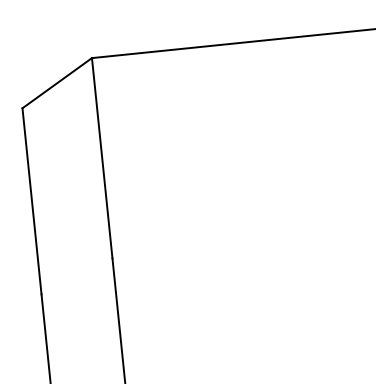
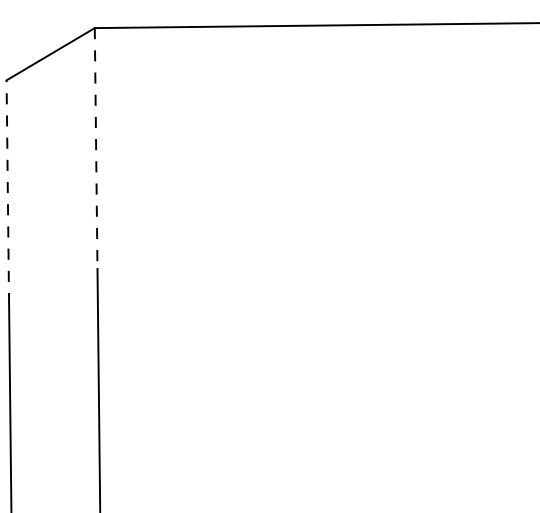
line: (102, 159) -> (96, 149), solid -> dashed
line: (31, 201) -> (7, 192), solid -> dashed

